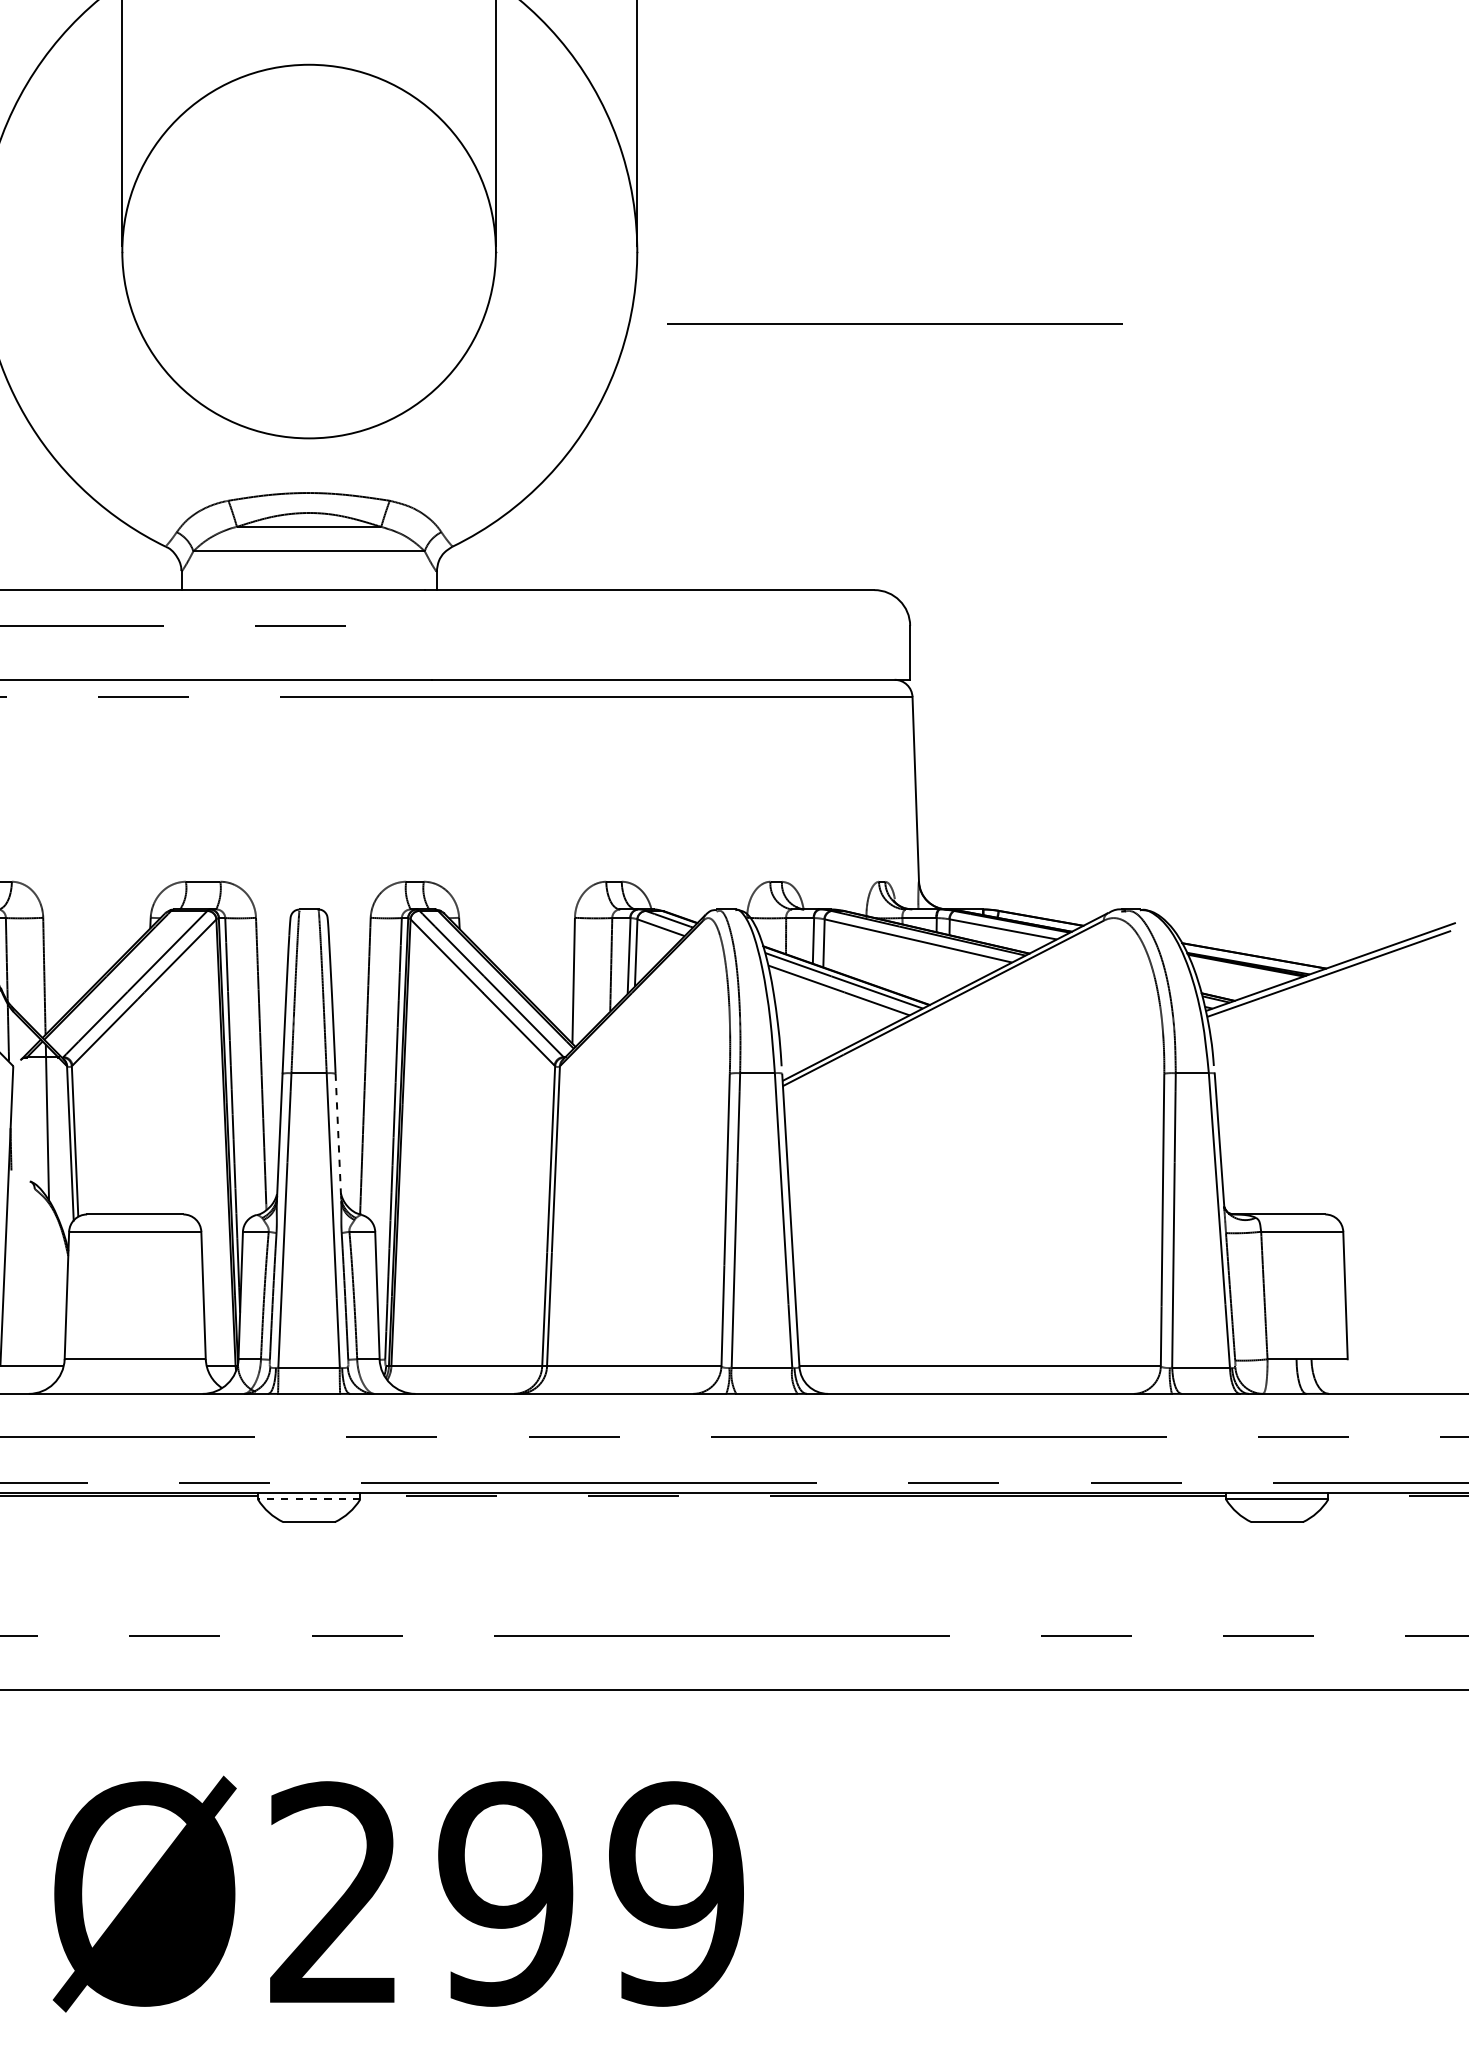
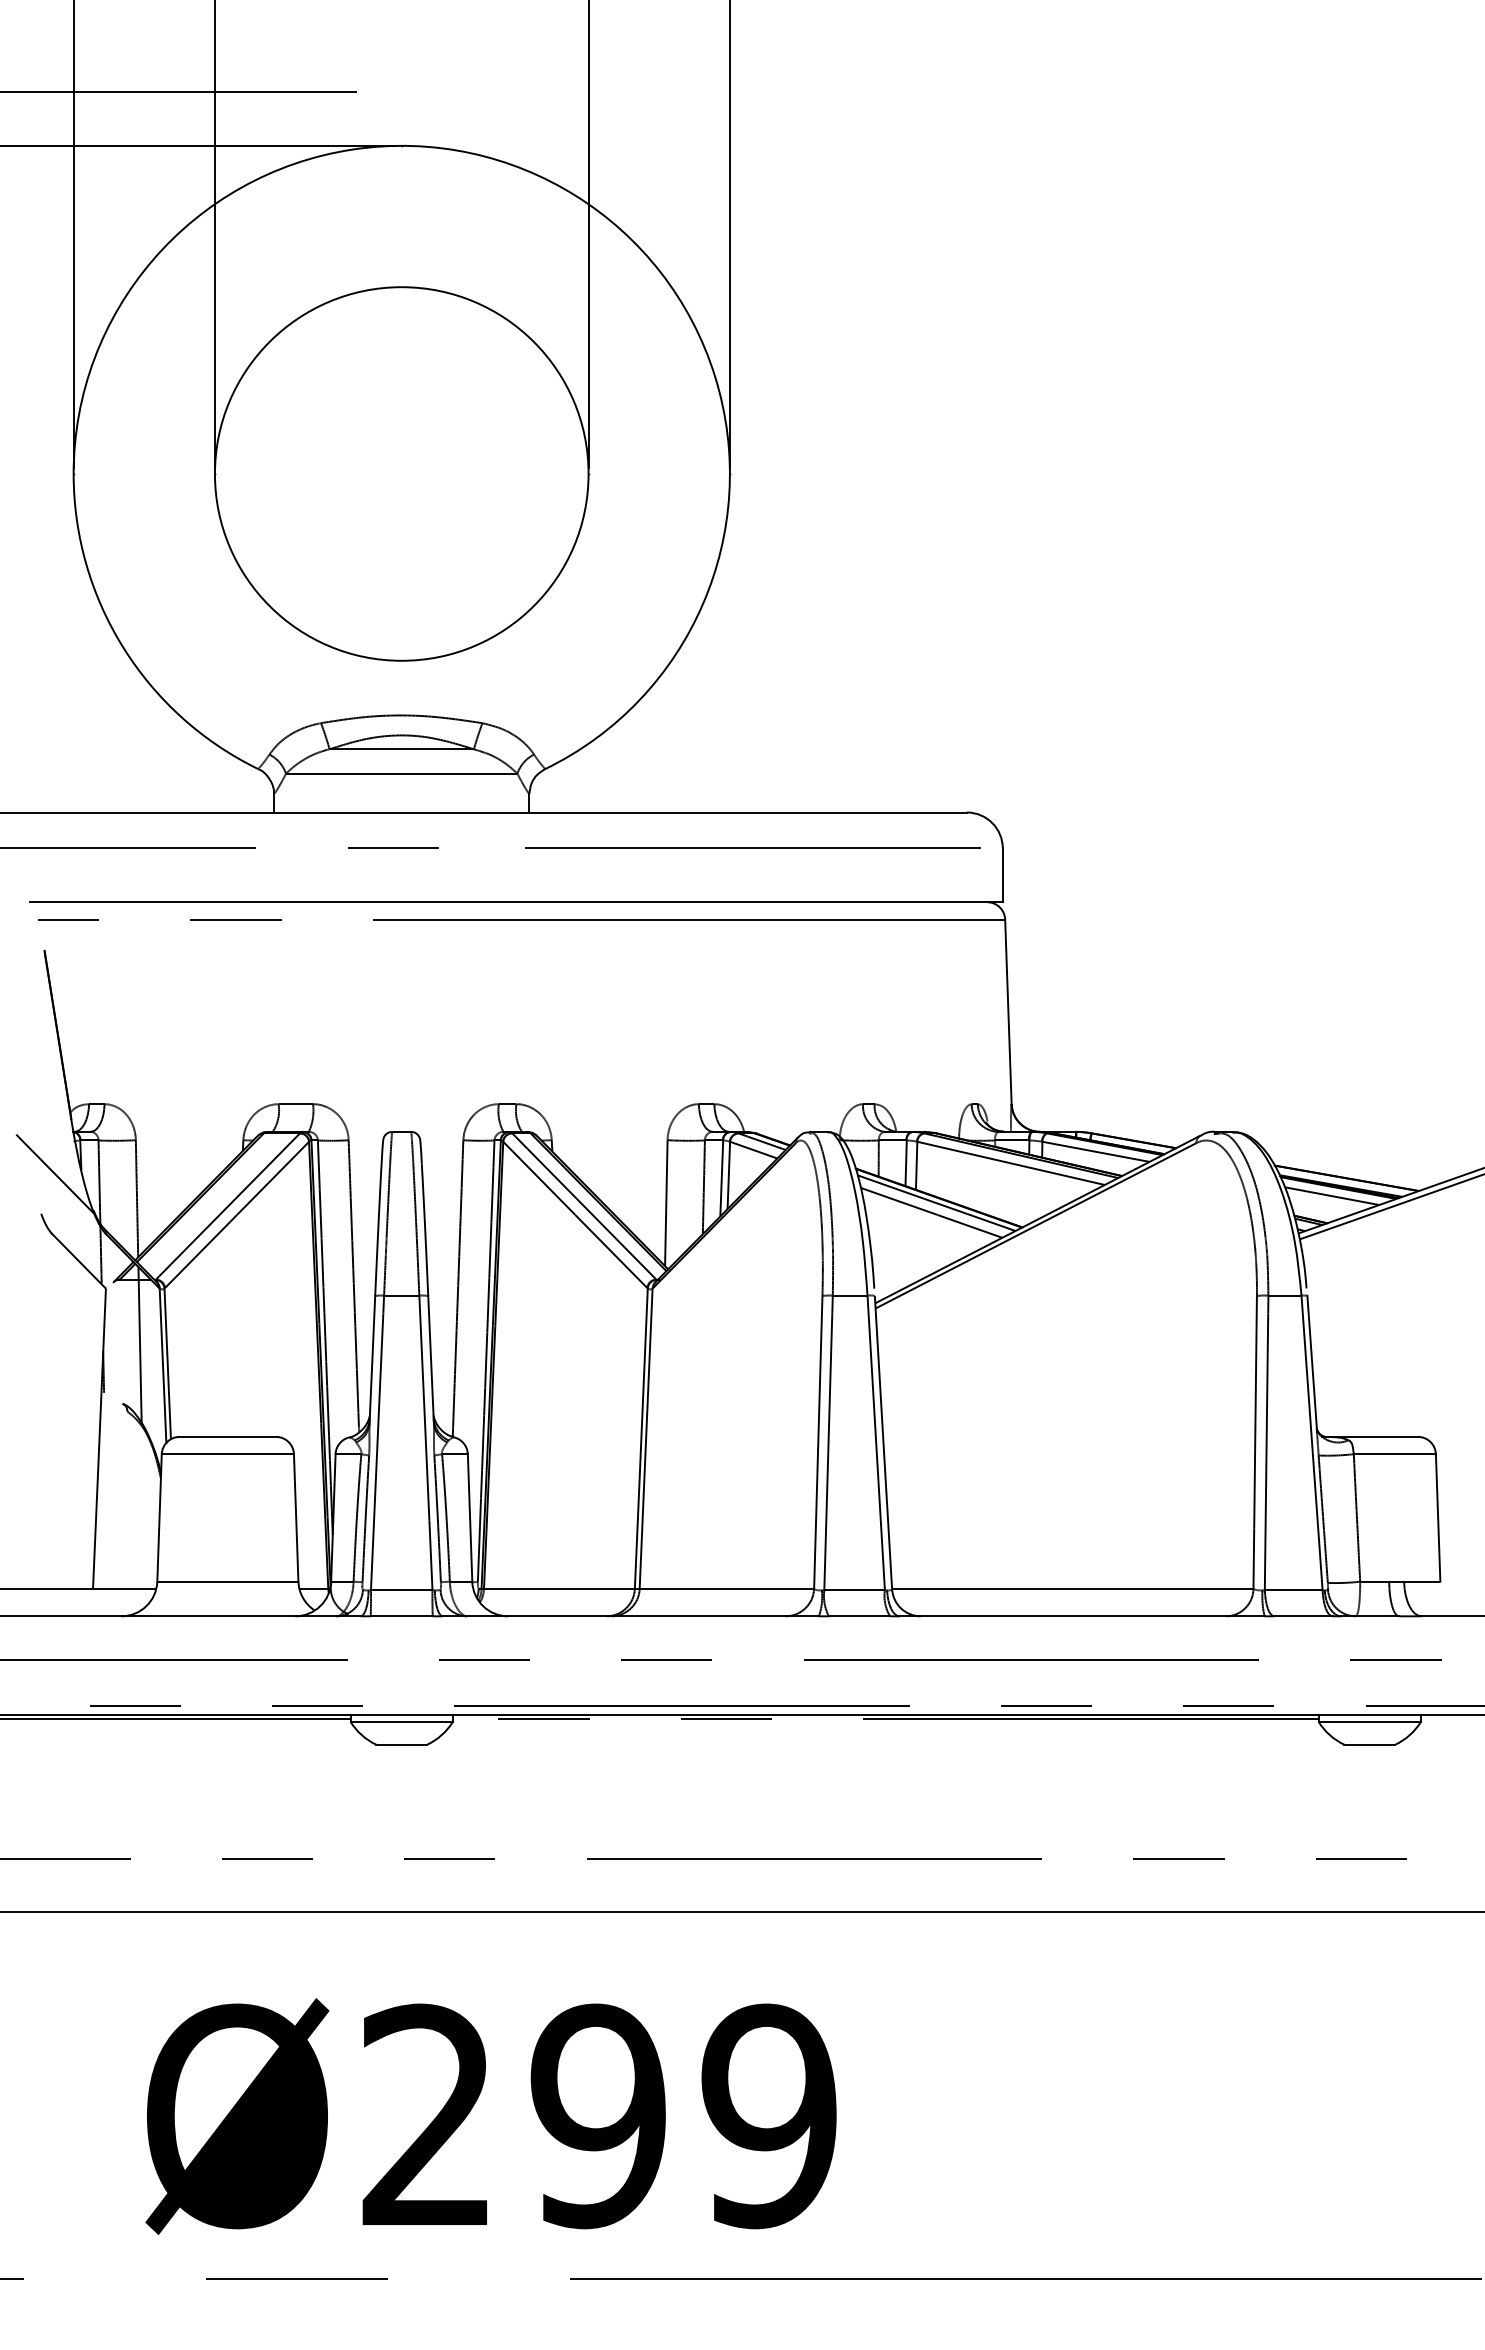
line: (894, 323) -> (752, 847), moved
line: (1238, 974) -> (1331, 1196), added
line: (338, 1137) -> (431, 1359), dashed -> solid
line: (308, 1499) -> (401, 1721), dashed -> solid

